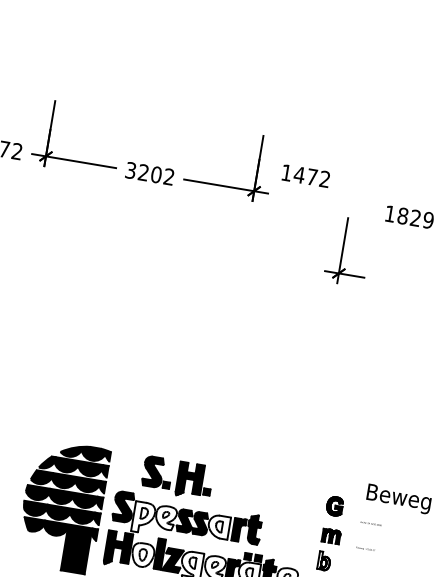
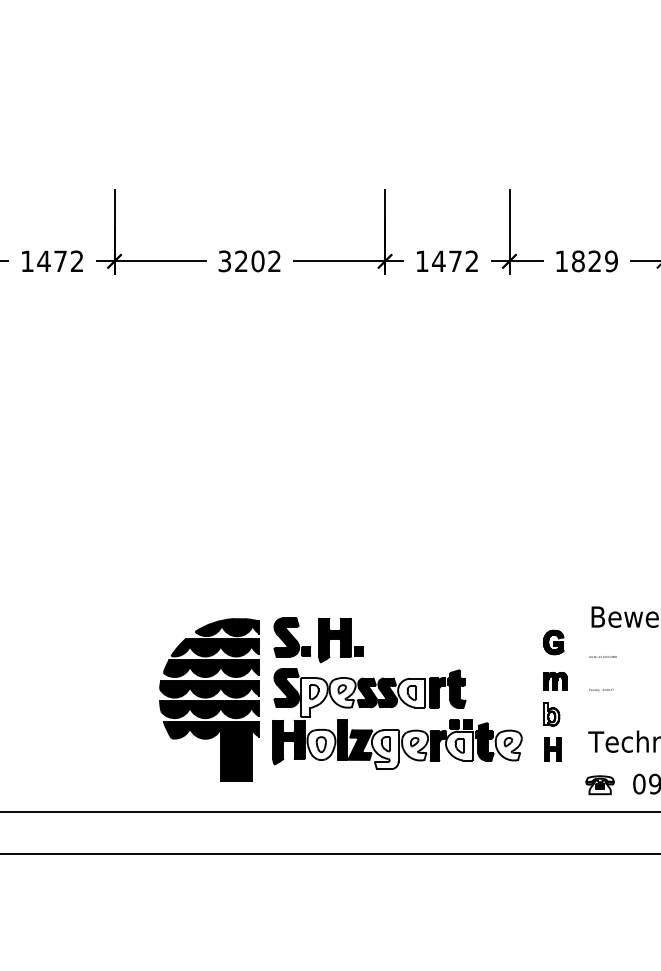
text: (306, 175) -> (447, 260), moved
part: (343, 250) -> (510, 231), moved
part: (177, 478) -> (318, 640), moved

